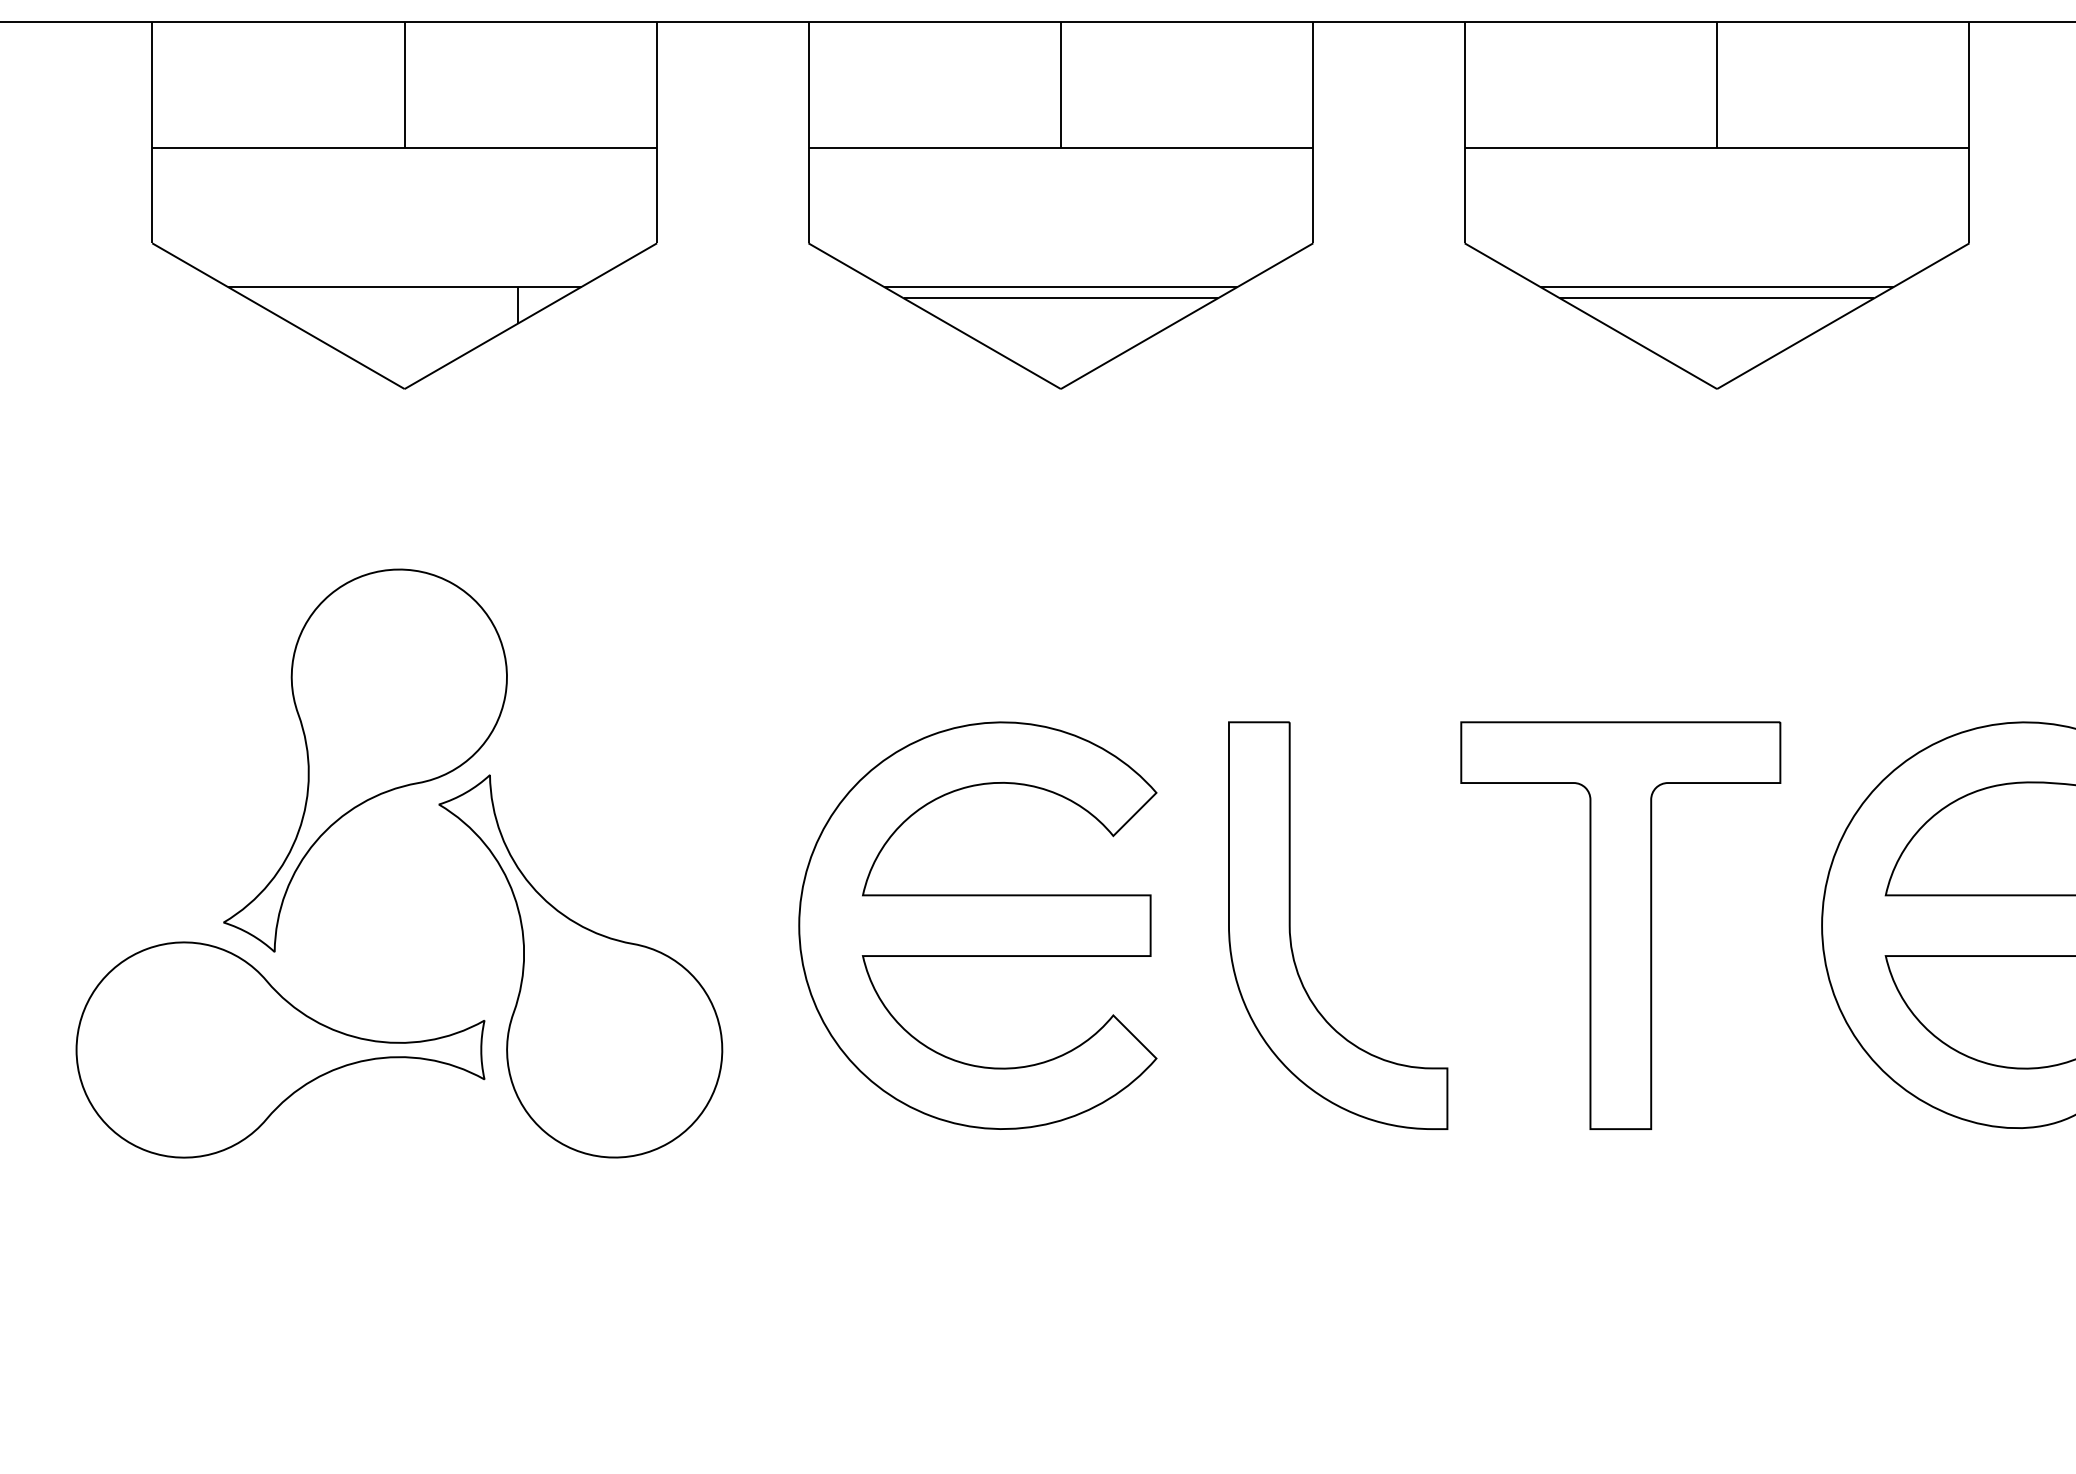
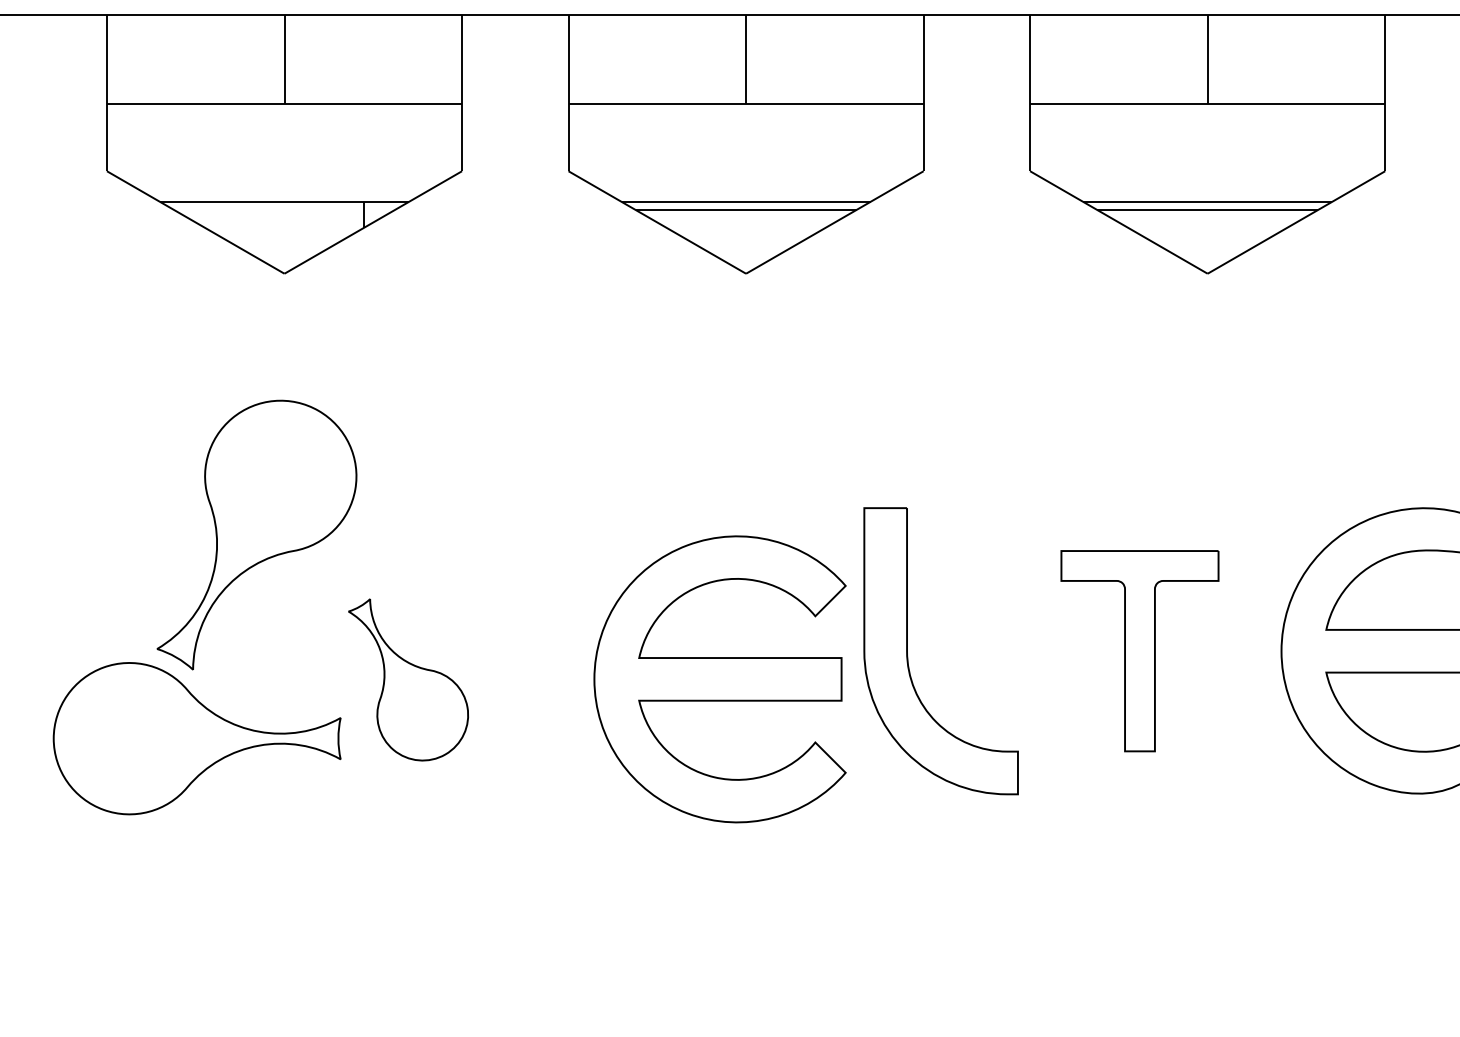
part: (977, 925) -> (719, 679), moved
part: (1620, 925) -> (1139, 651), size x0.7
part: (580, 966) -> (408, 679), size x0.6

